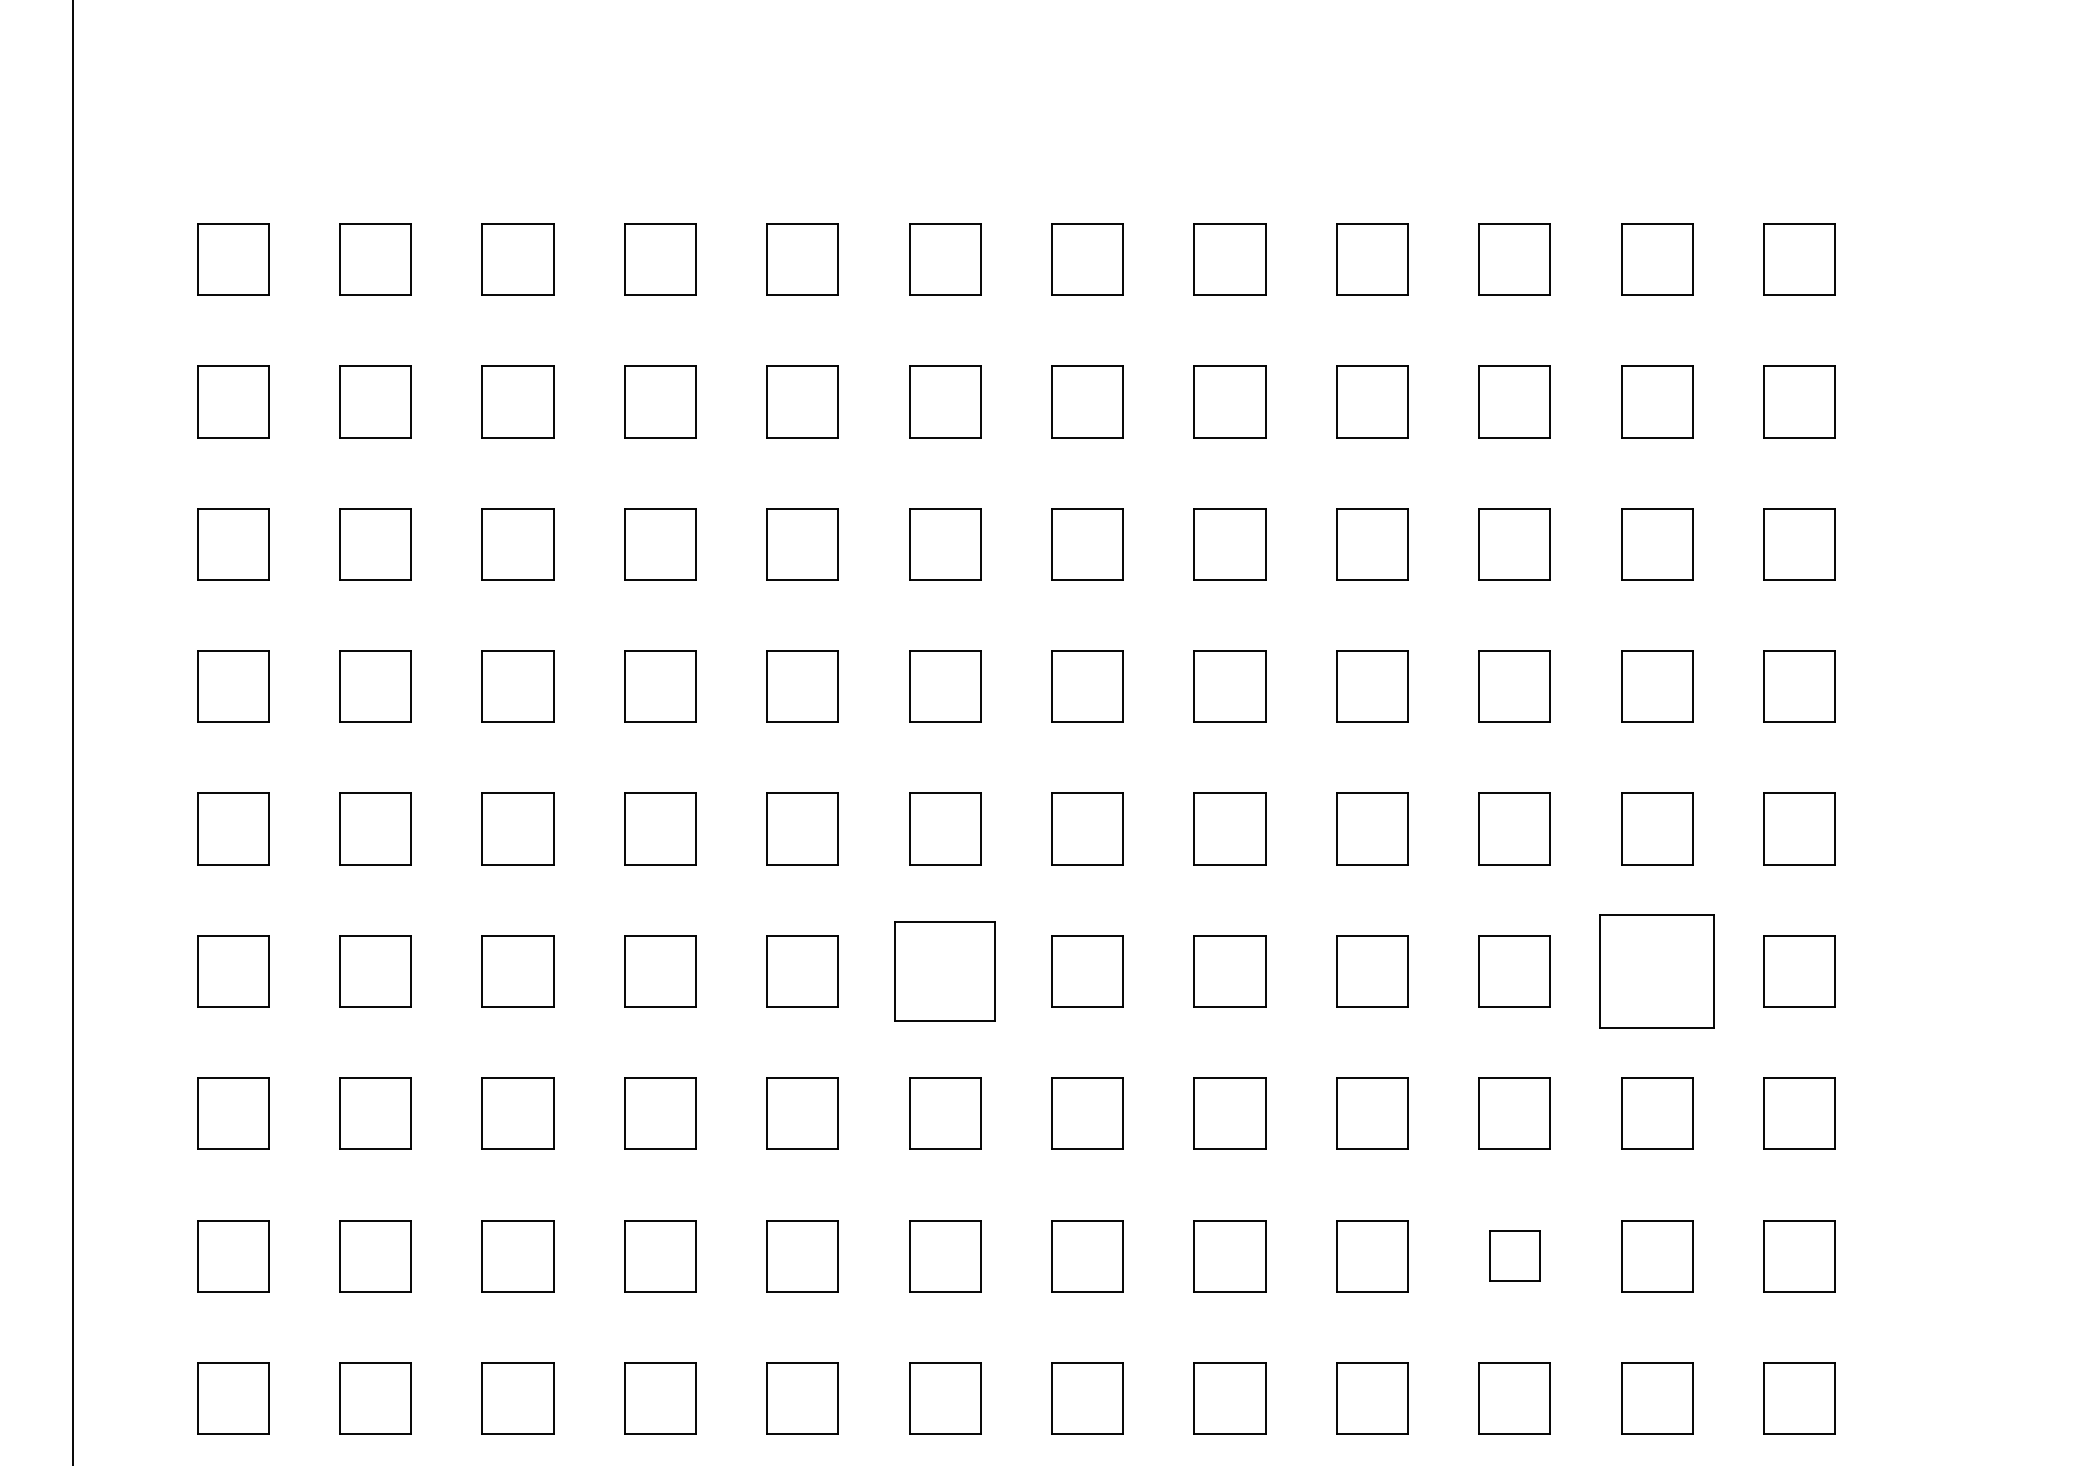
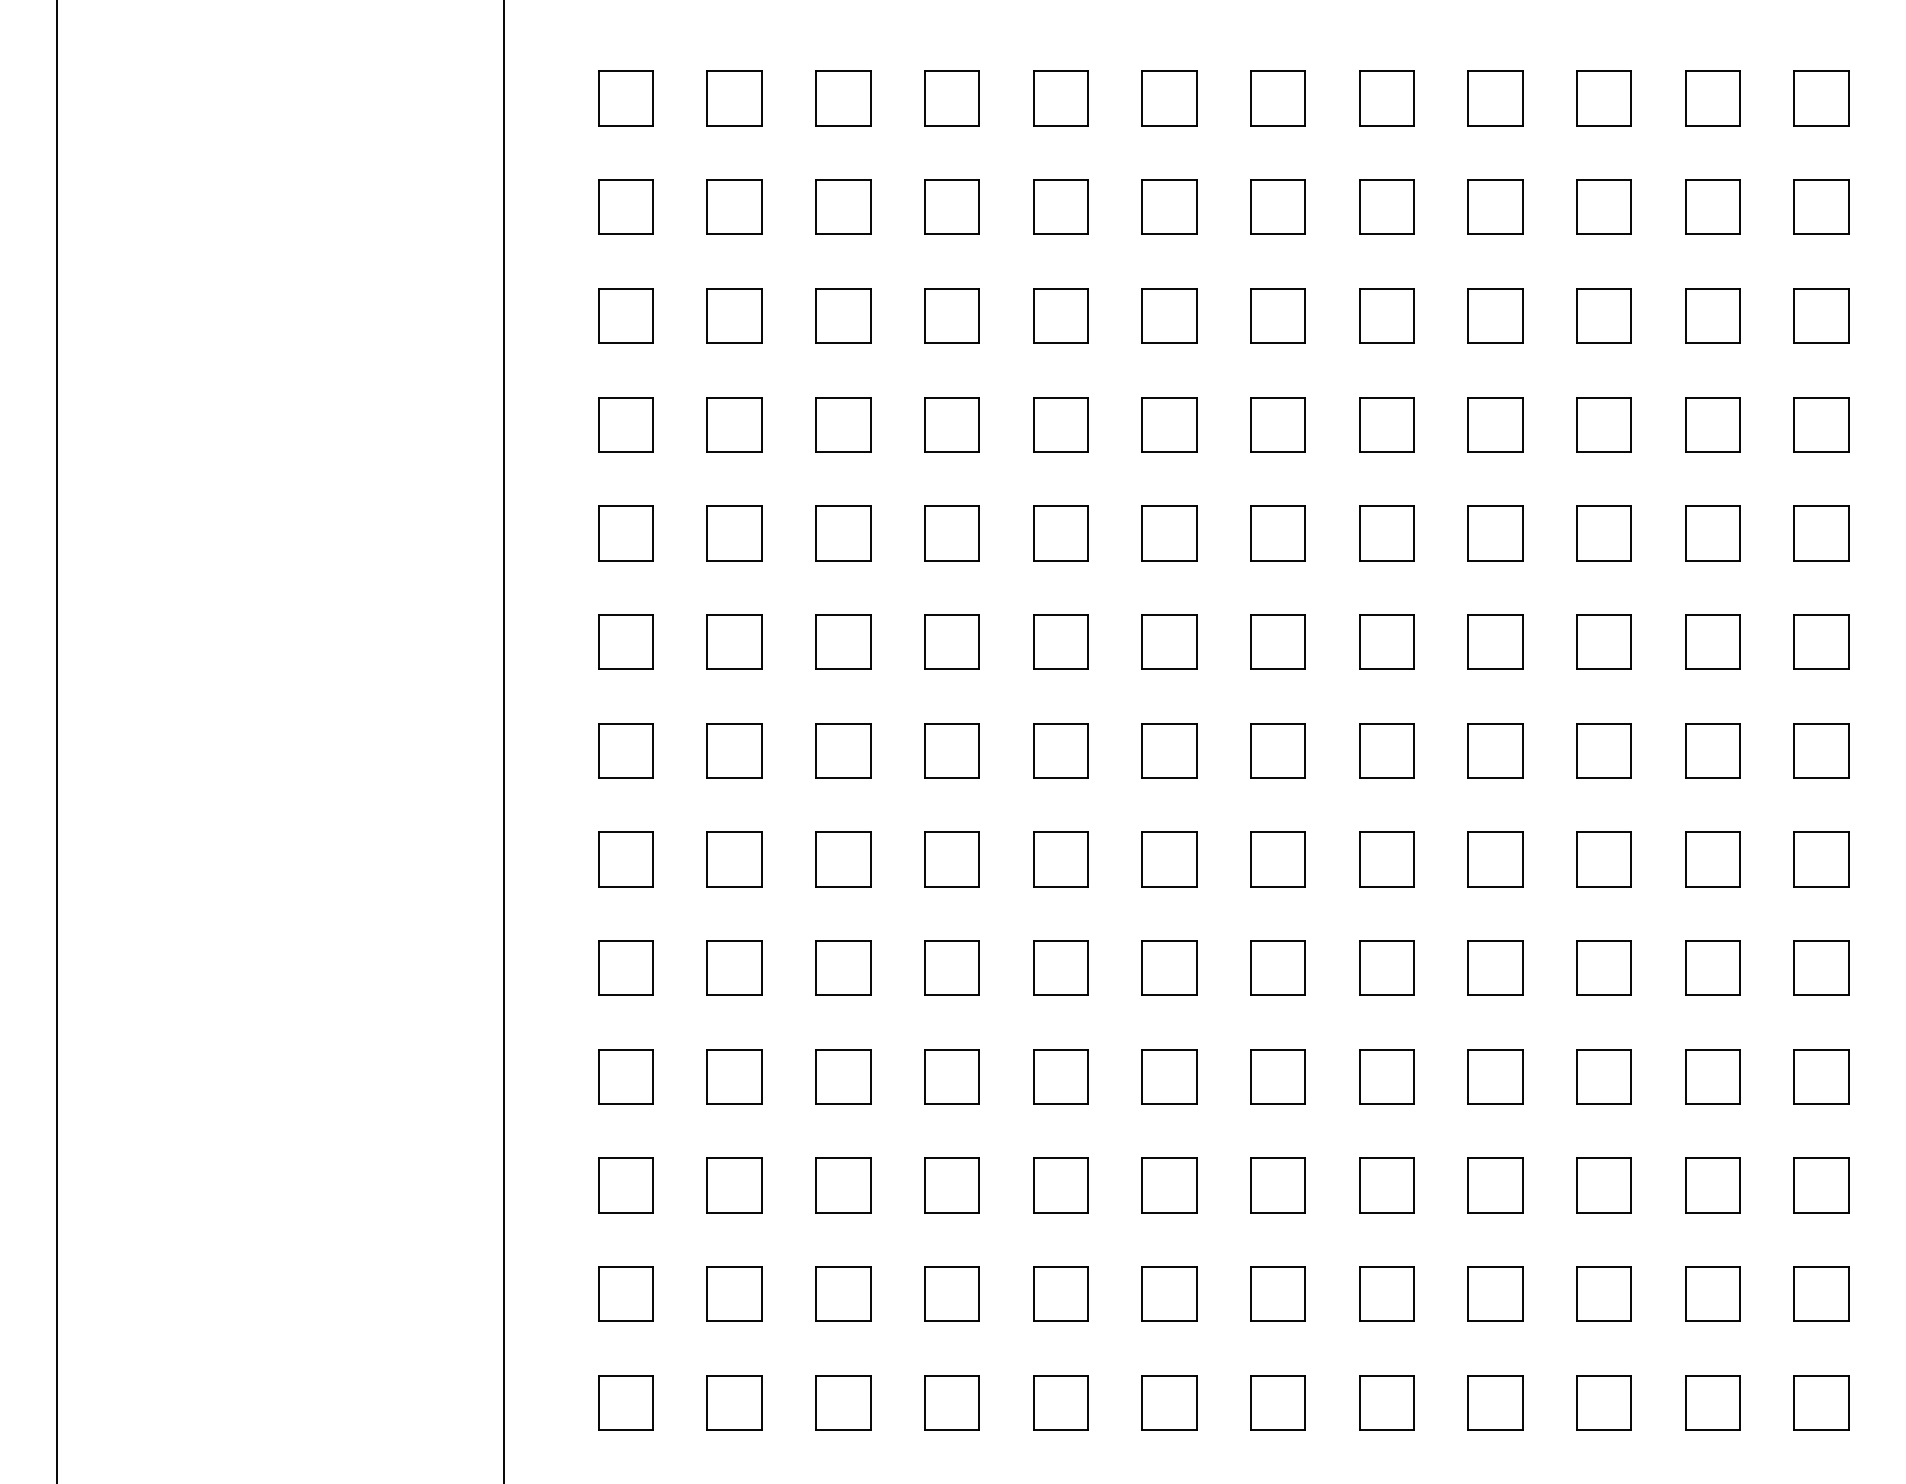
part: (945, 970) -> (1169, 641), size x0.71
part: (1656, 970) -> (1712, 641), size x0.62
part: (1513, 1256) -> (1603, 859), size x1.43

